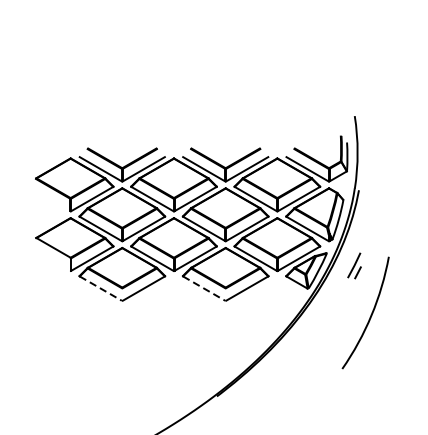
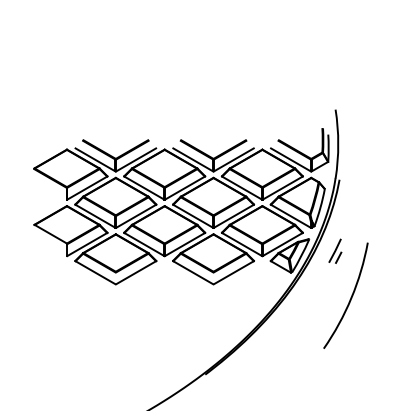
line: (100, 288) -> (95, 272), dashed -> solid
line: (204, 288) -> (193, 272), dashed -> solid

